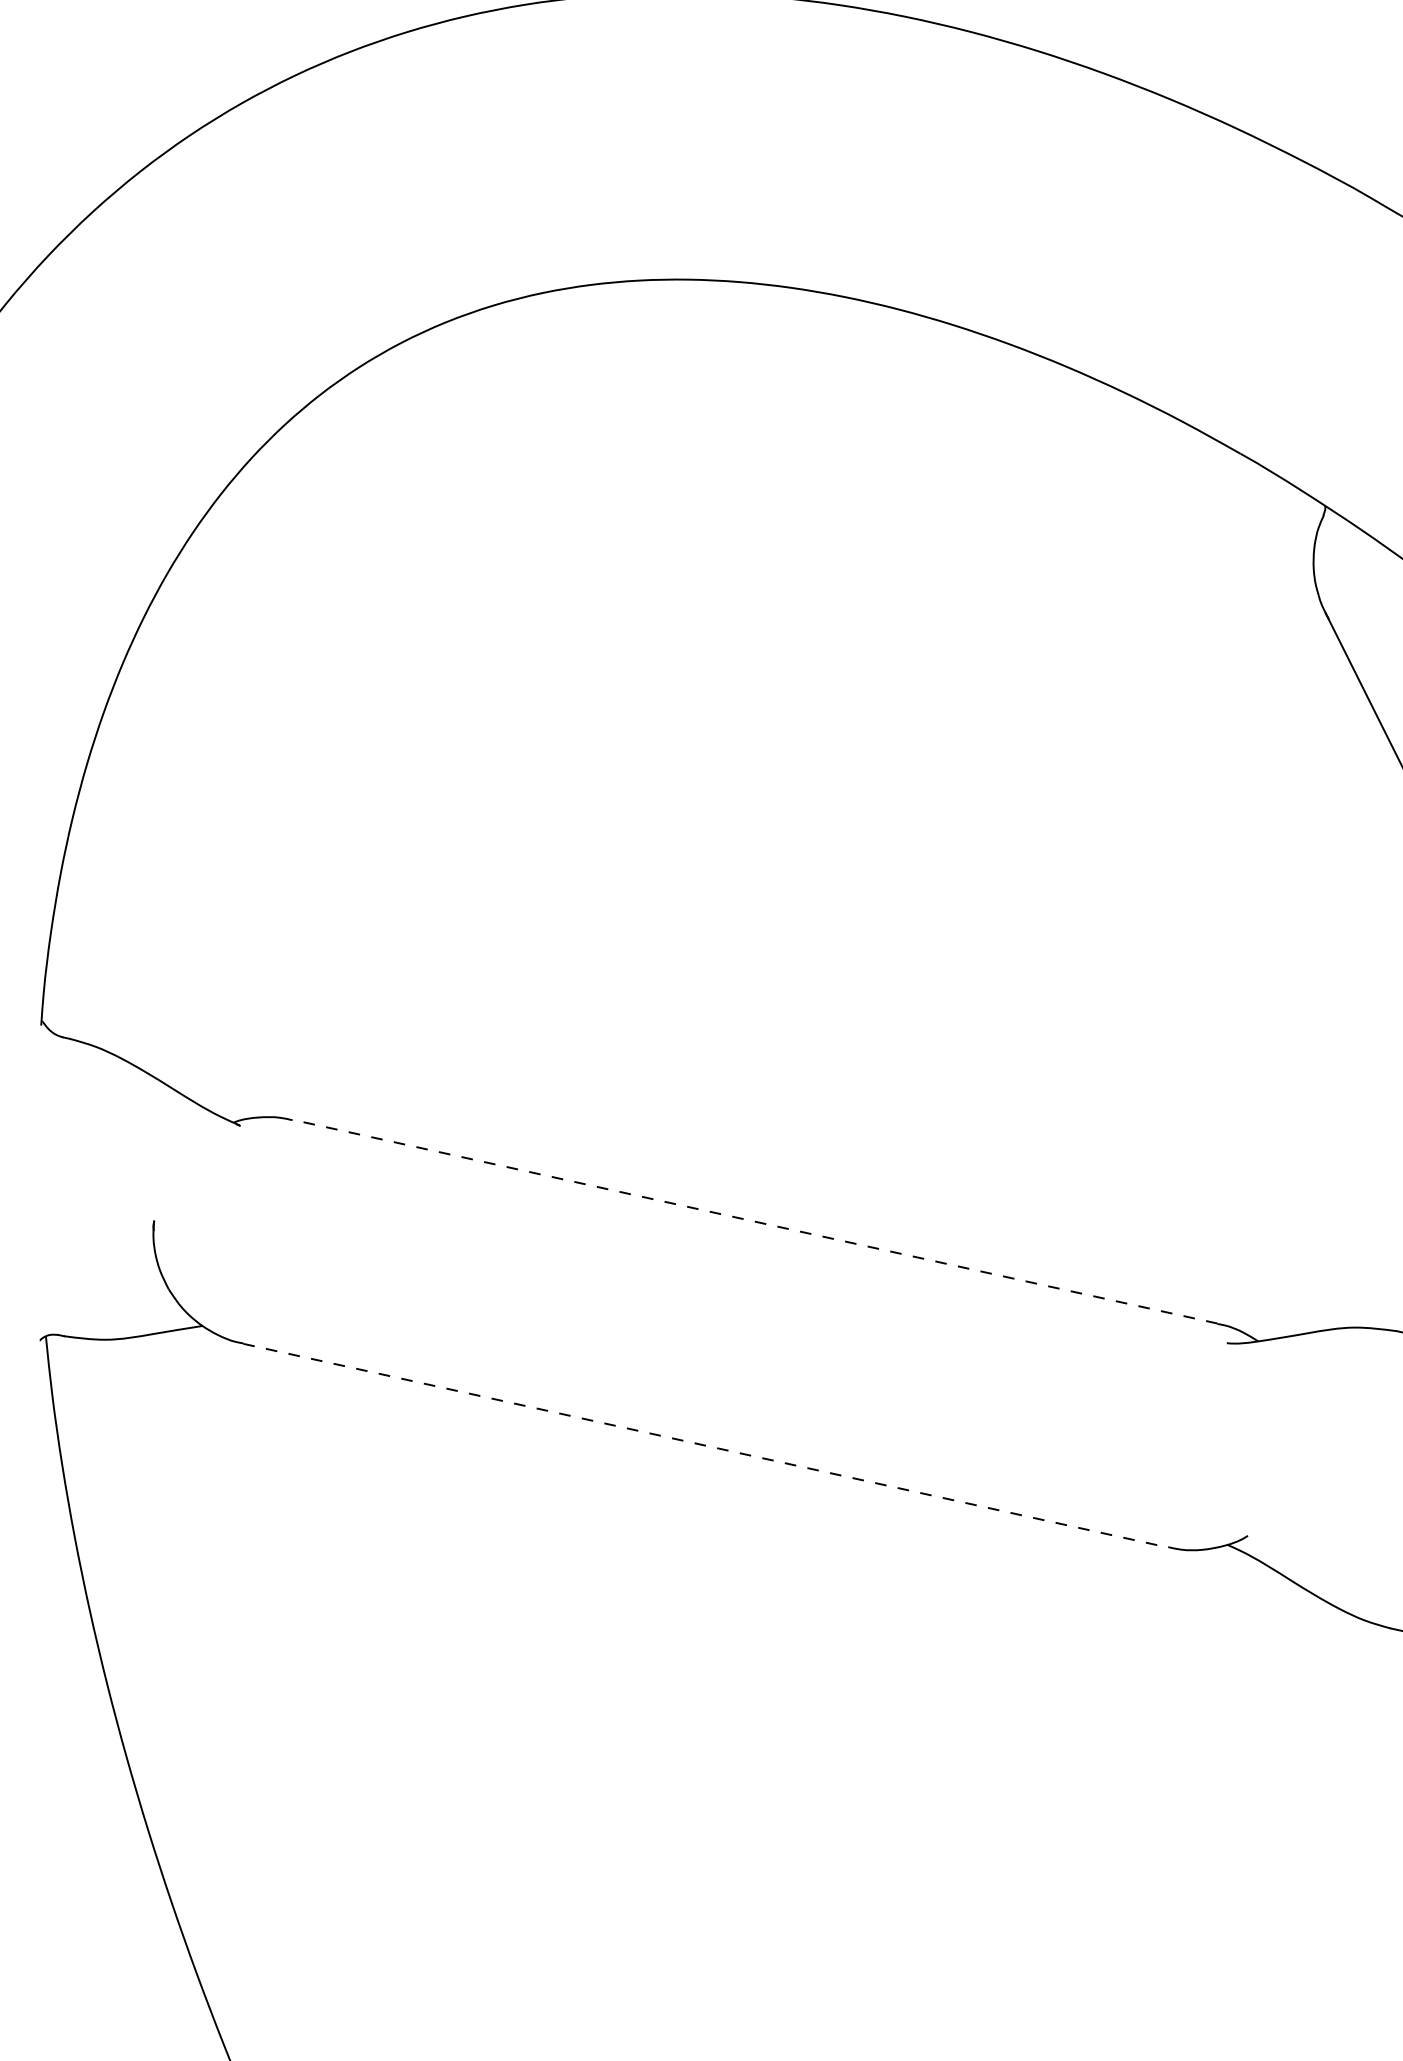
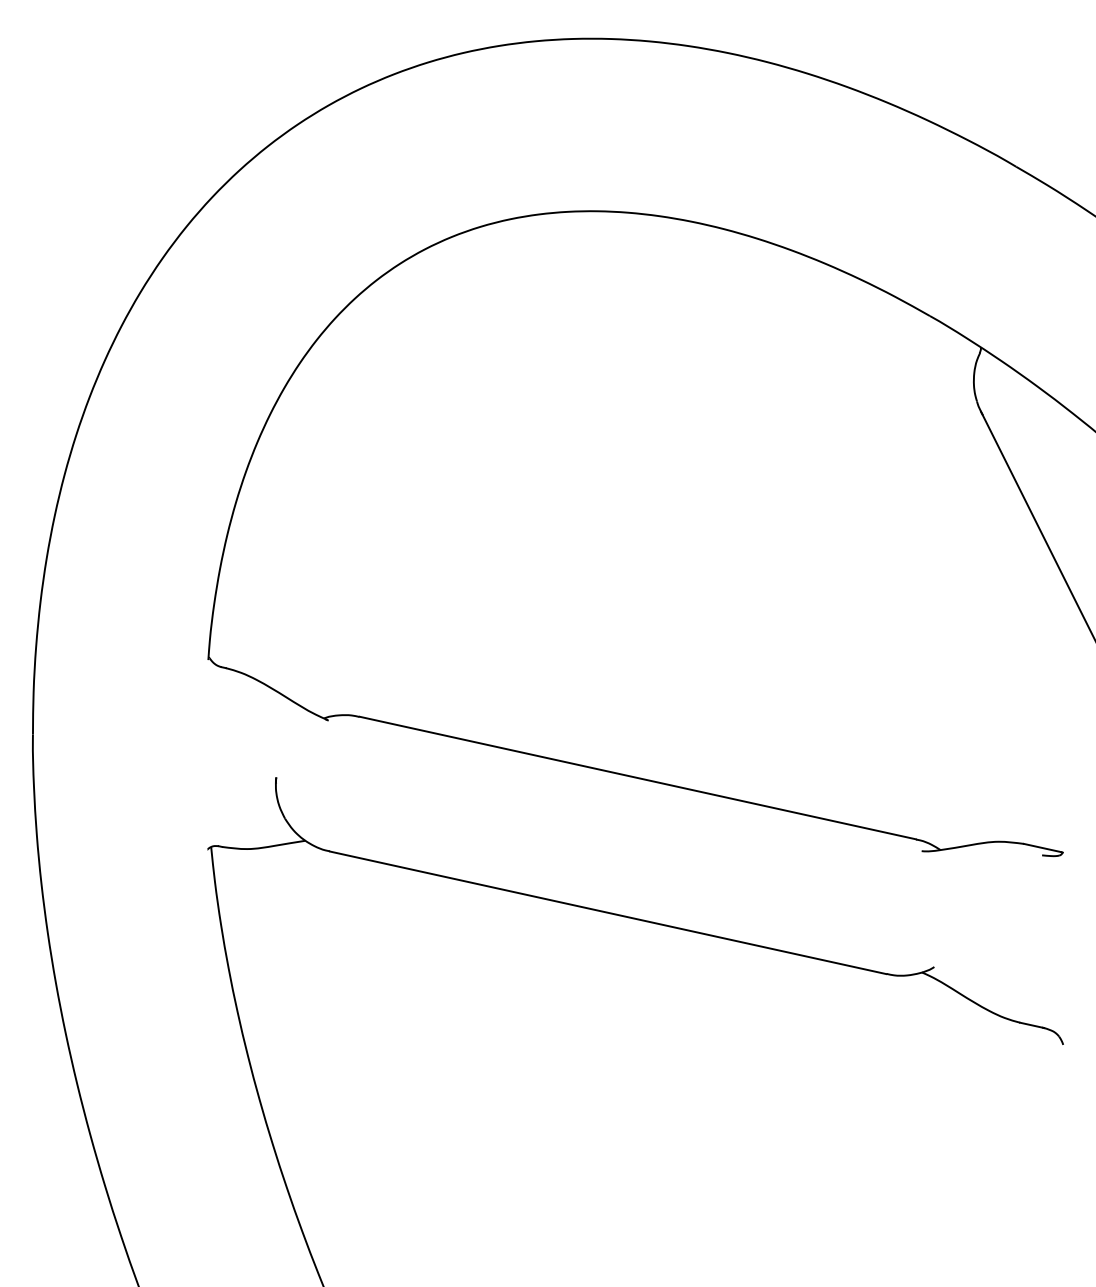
line: (754, 1222) -> (637, 778), dashed -> solid
line: (706, 1445) -> (608, 912), dashed -> solid

